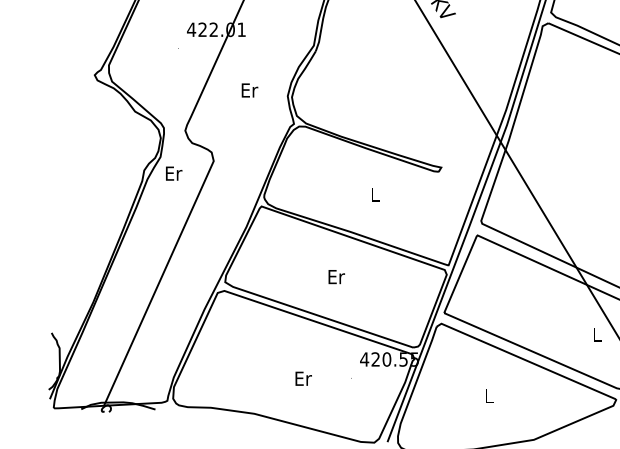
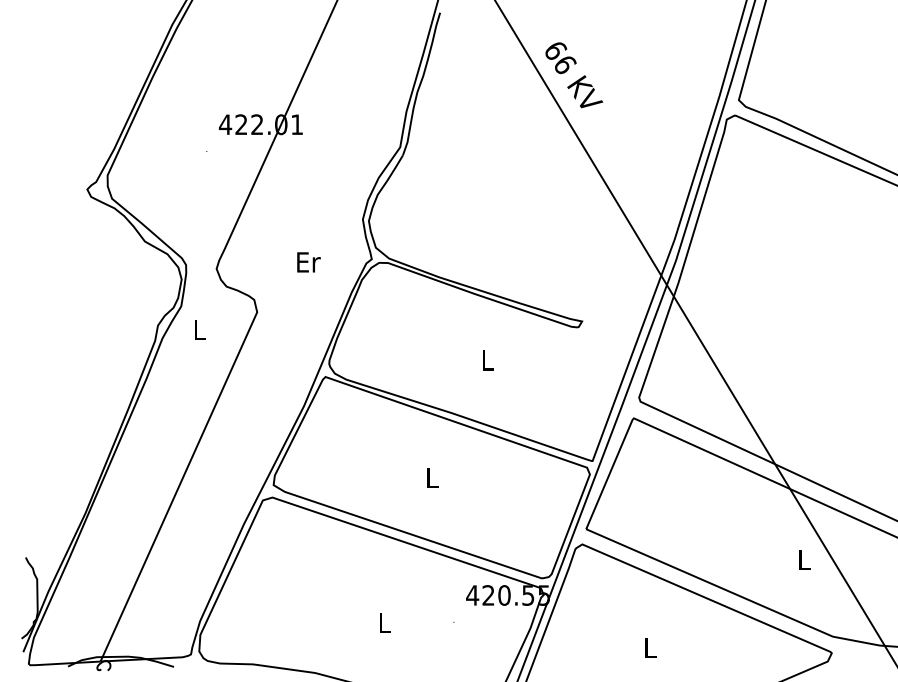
text: (249, 90) -> (308, 262), moved
text: (174, 173) -> (200, 330), Er -> L
text: (336, 276) -> (432, 477), Er -> L
text: (303, 378) -> (385, 622), Er -> L

